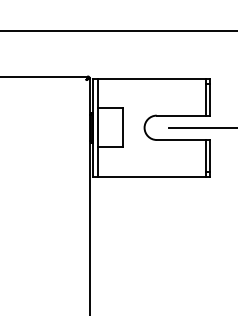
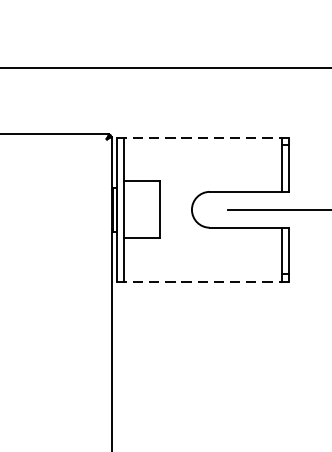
line: (151, 79) -> (202, 138), solid -> dashed
line: (151, 176) -> (202, 281), solid -> dashed

